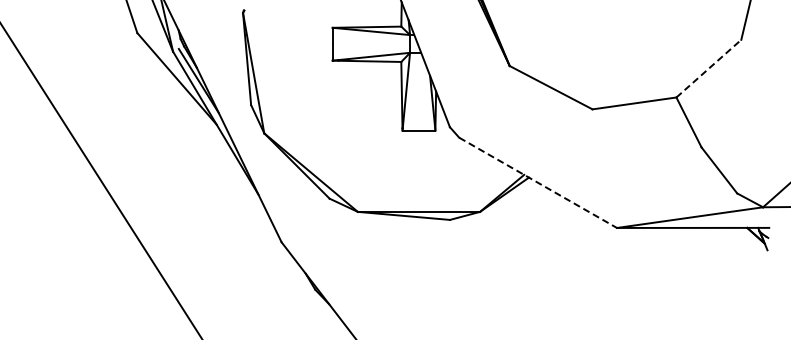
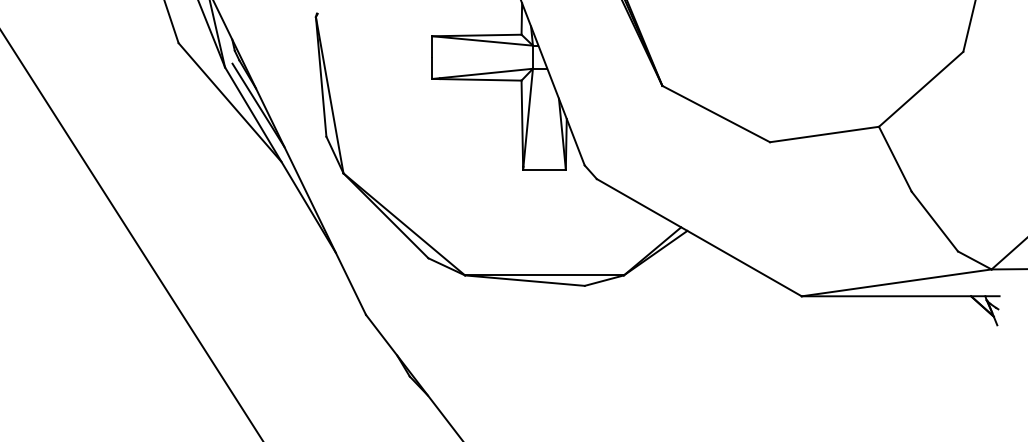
line: (709, 68) -> (921, 89), dashed -> solid
line: (538, 182) -> (699, 237), dashed -> solid

